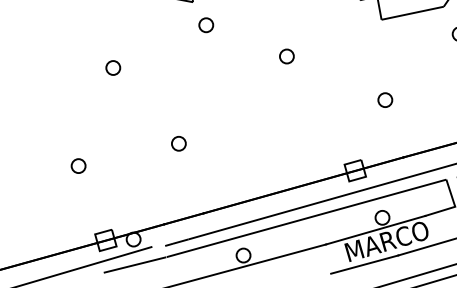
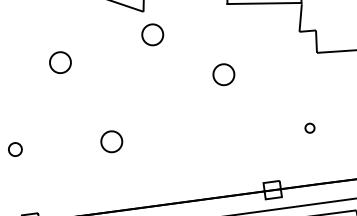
circle: (206, 25) -> (153, 35), size x1.6
circle: (286, 56) -> (223, 74), size x1.6
circle: (113, 67) -> (60, 62), size x1.6
circle: (385, 99) -> (310, 127), size x0.7
circle: (178, 143) -> (111, 141), size x1.6

